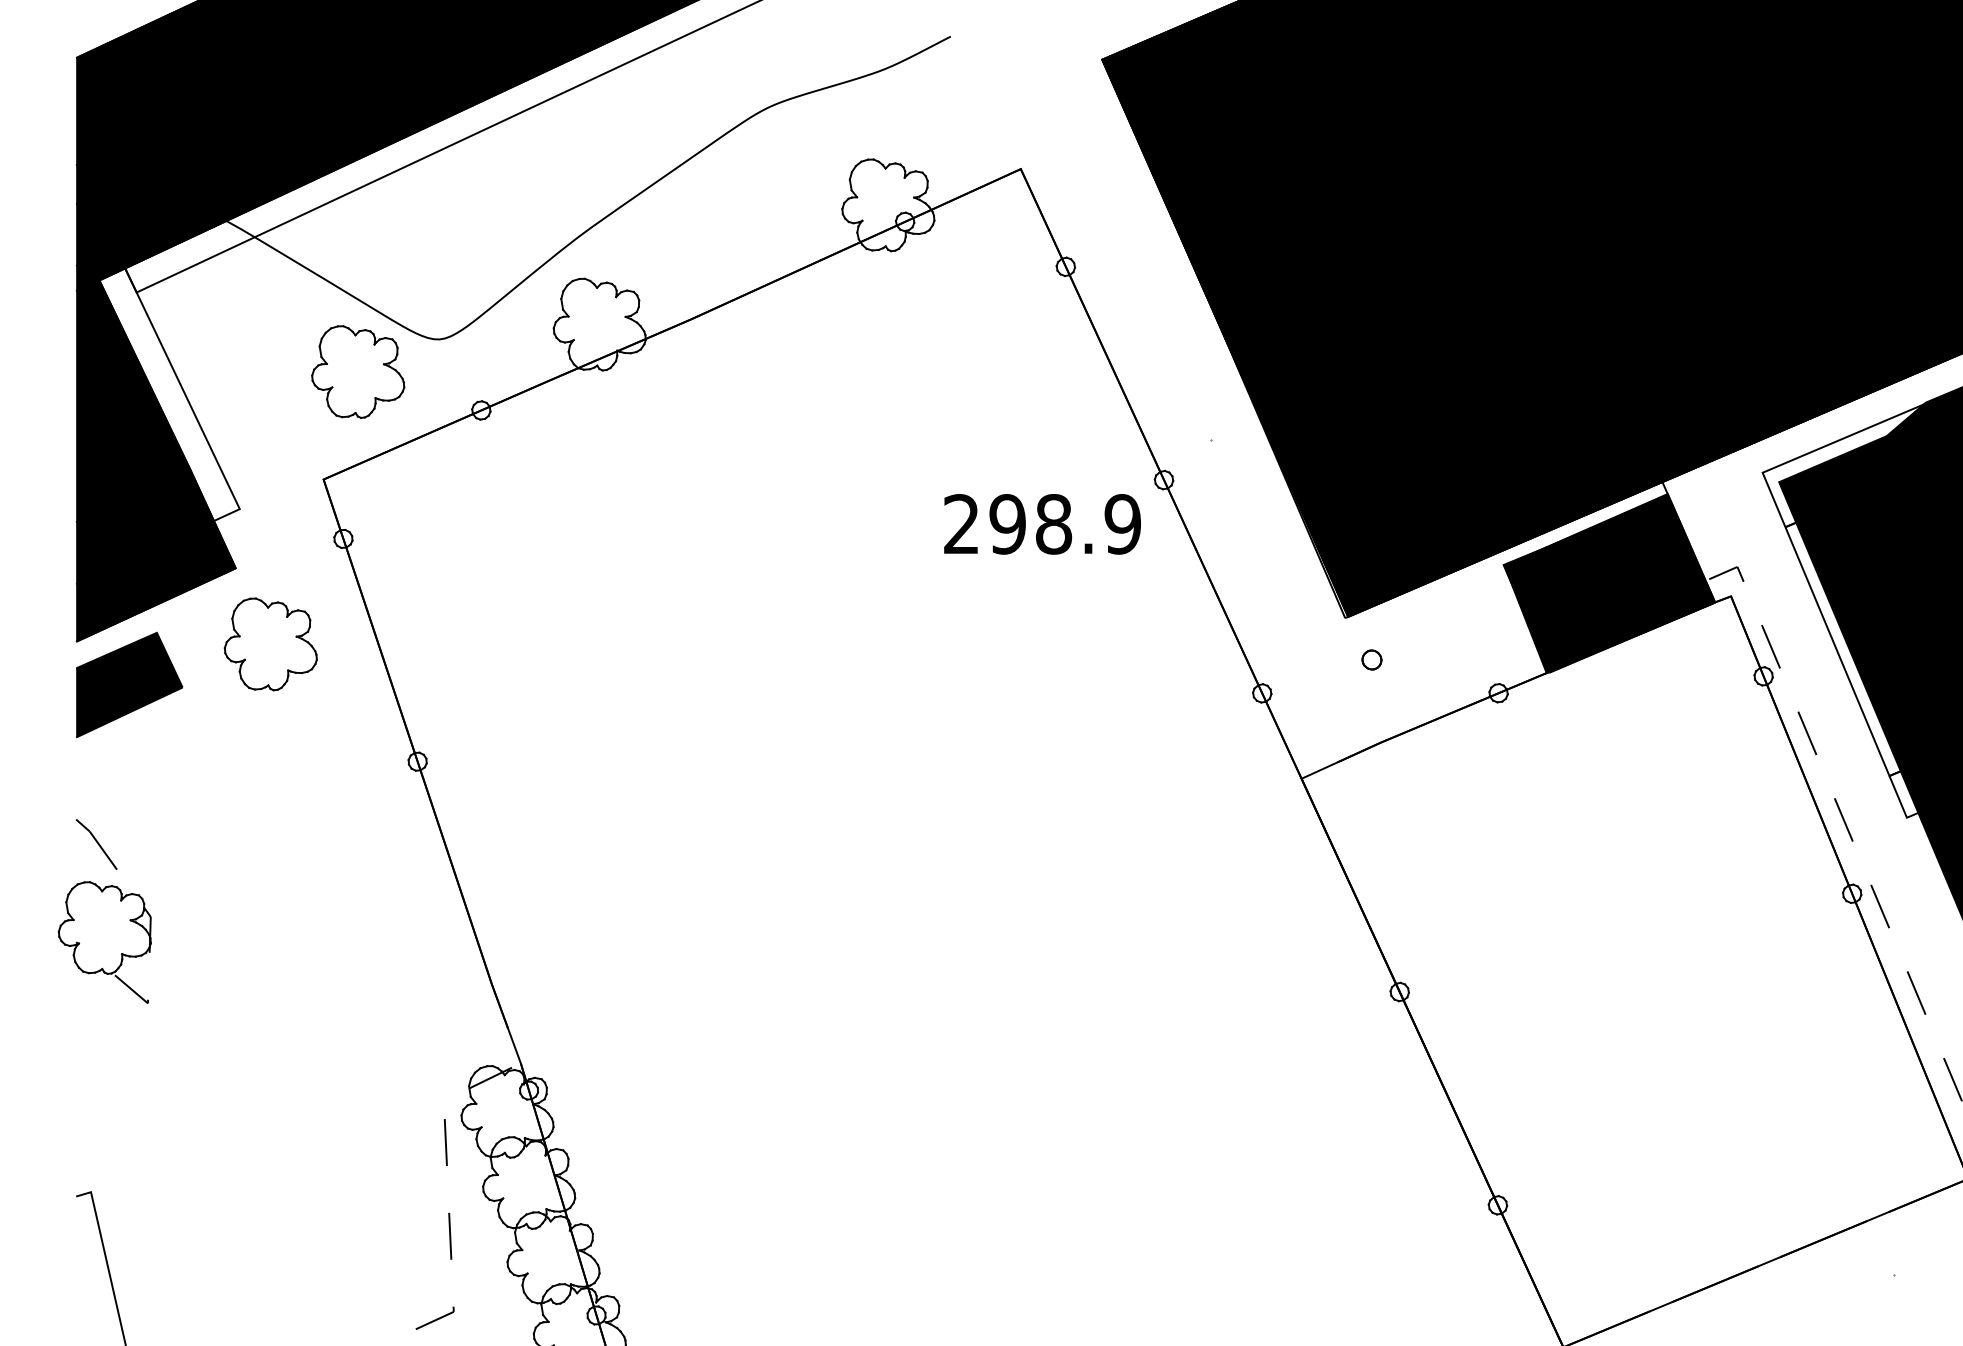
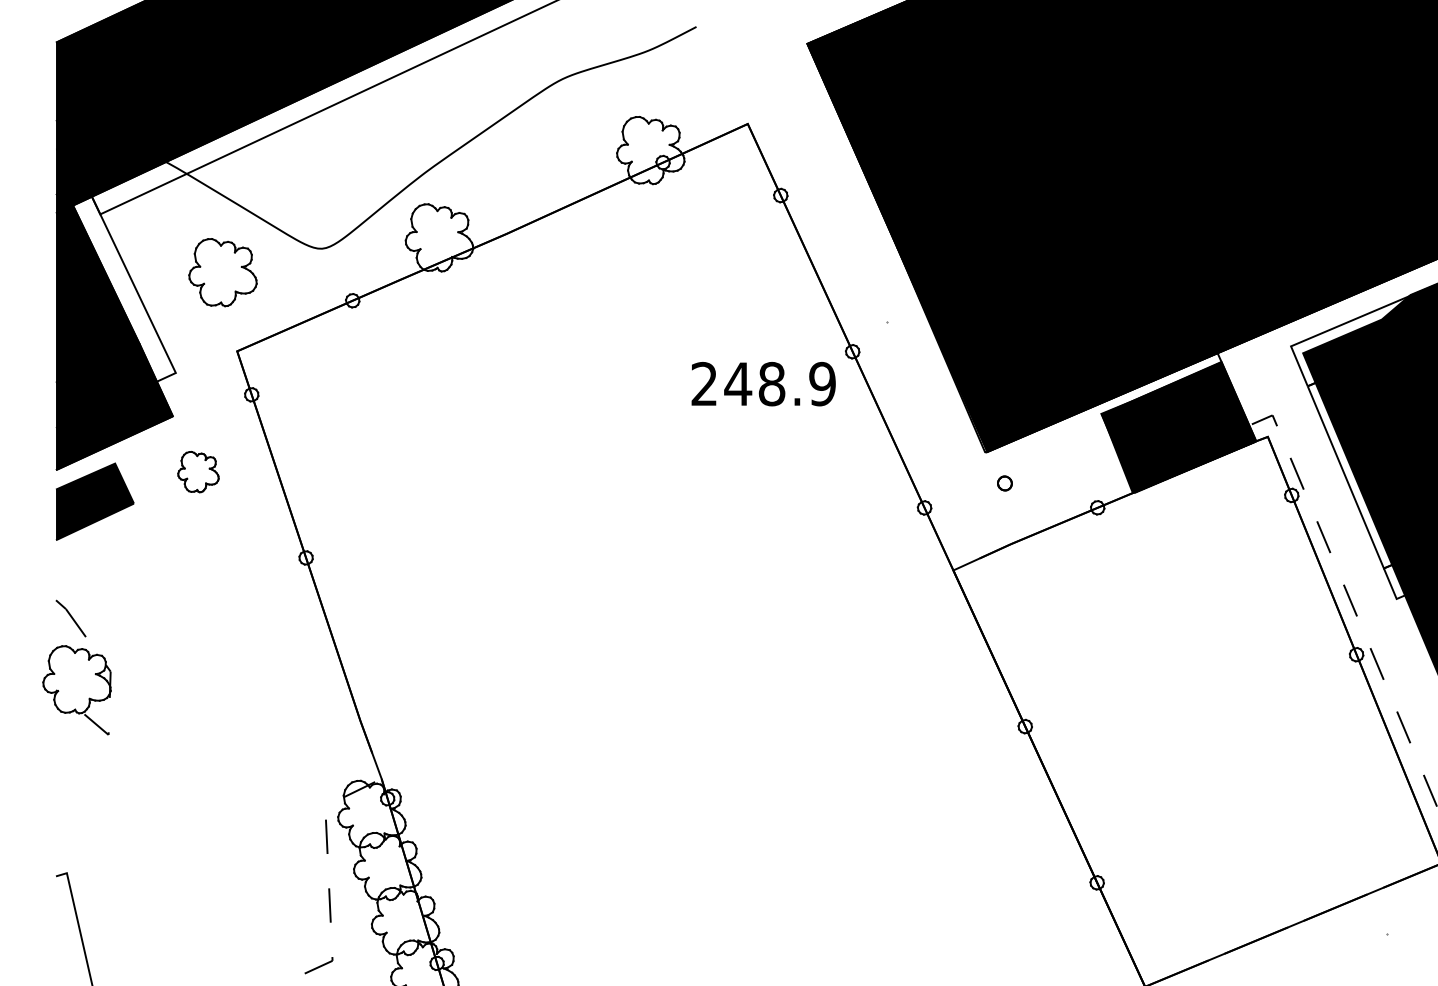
part: (358, 371) -> (223, 272), moved
text: (1007, 524) -> (738, 384), 298.9 -> 248.9
part: (270, 644) -> (198, 472), size x0.6

